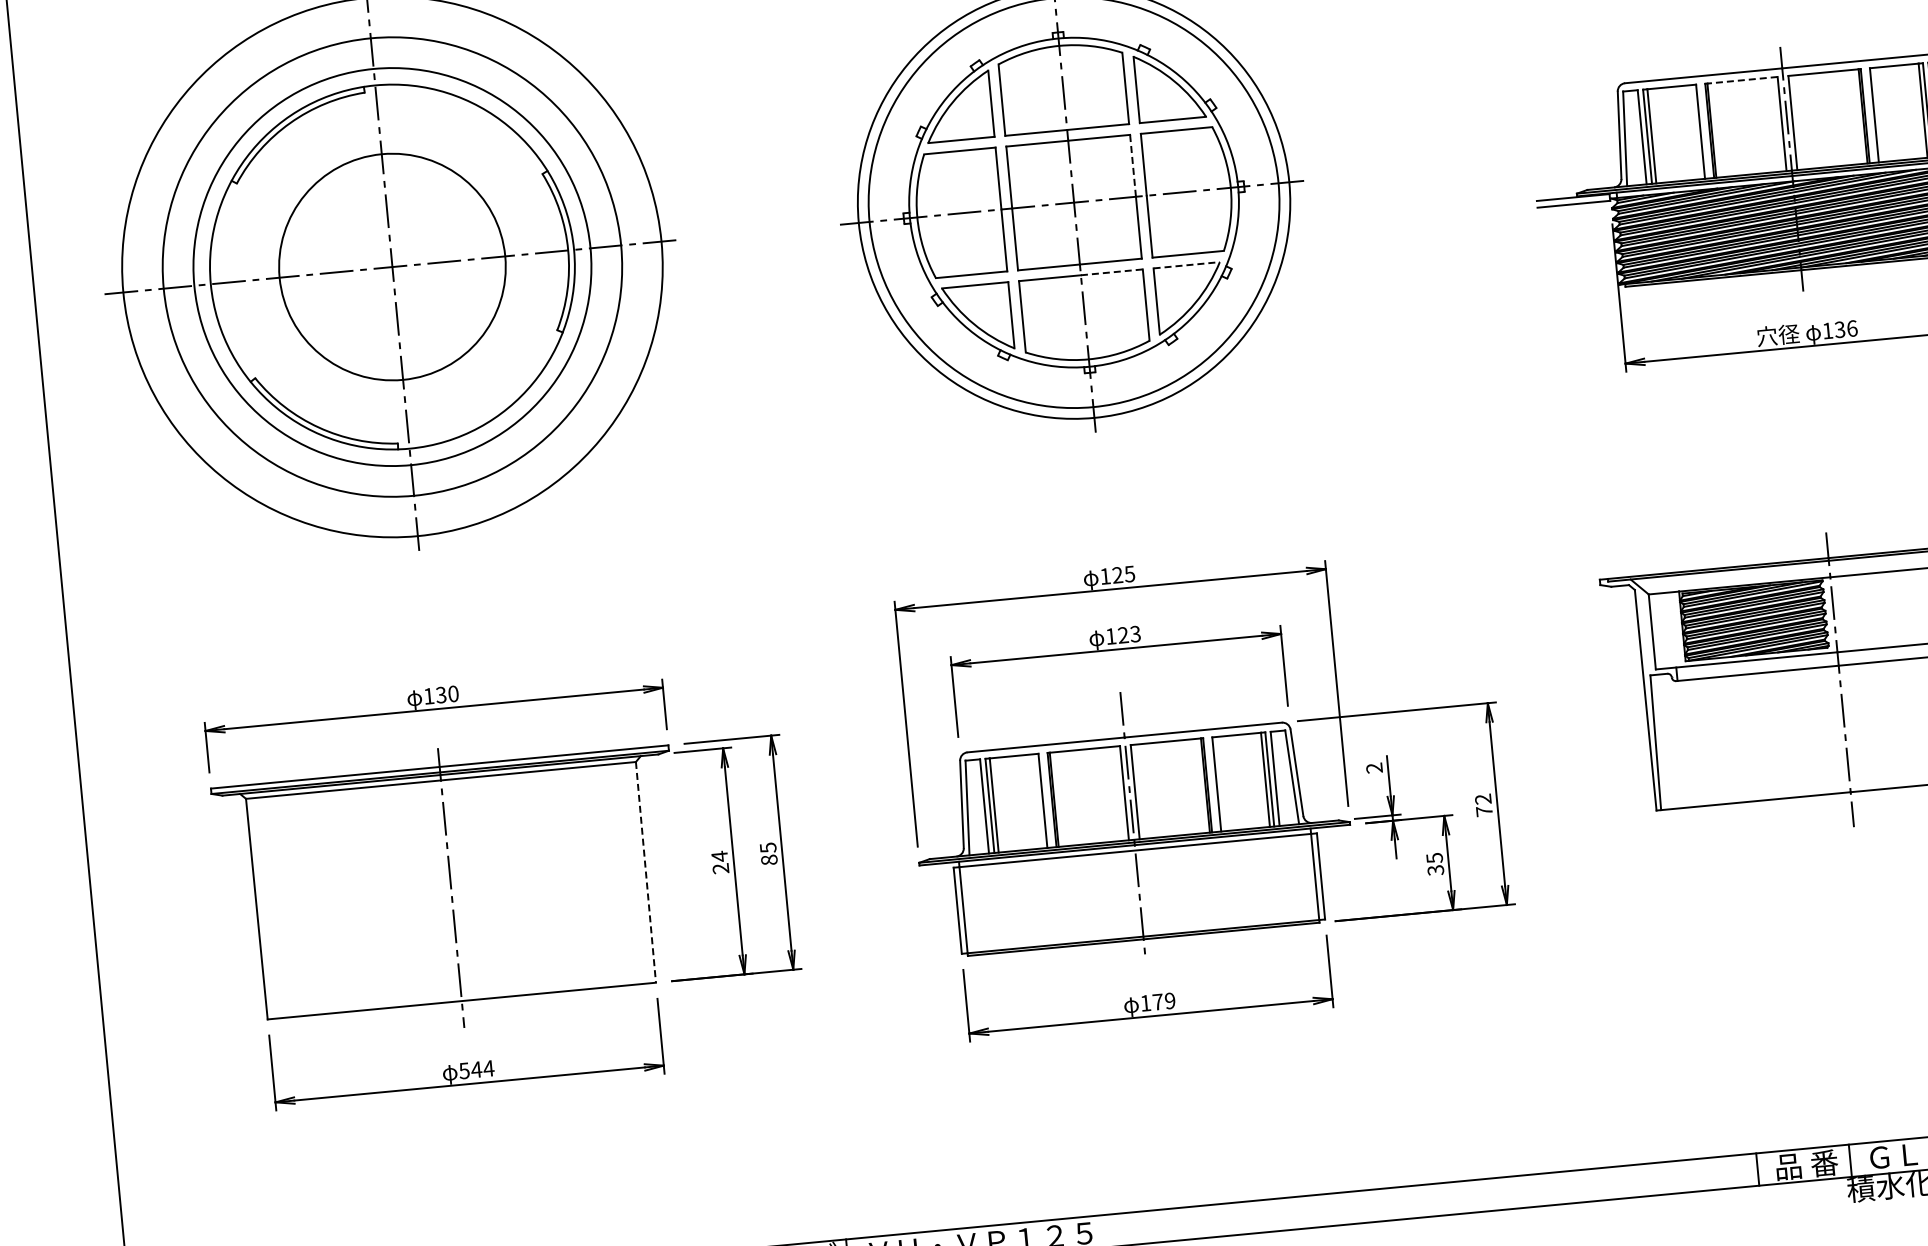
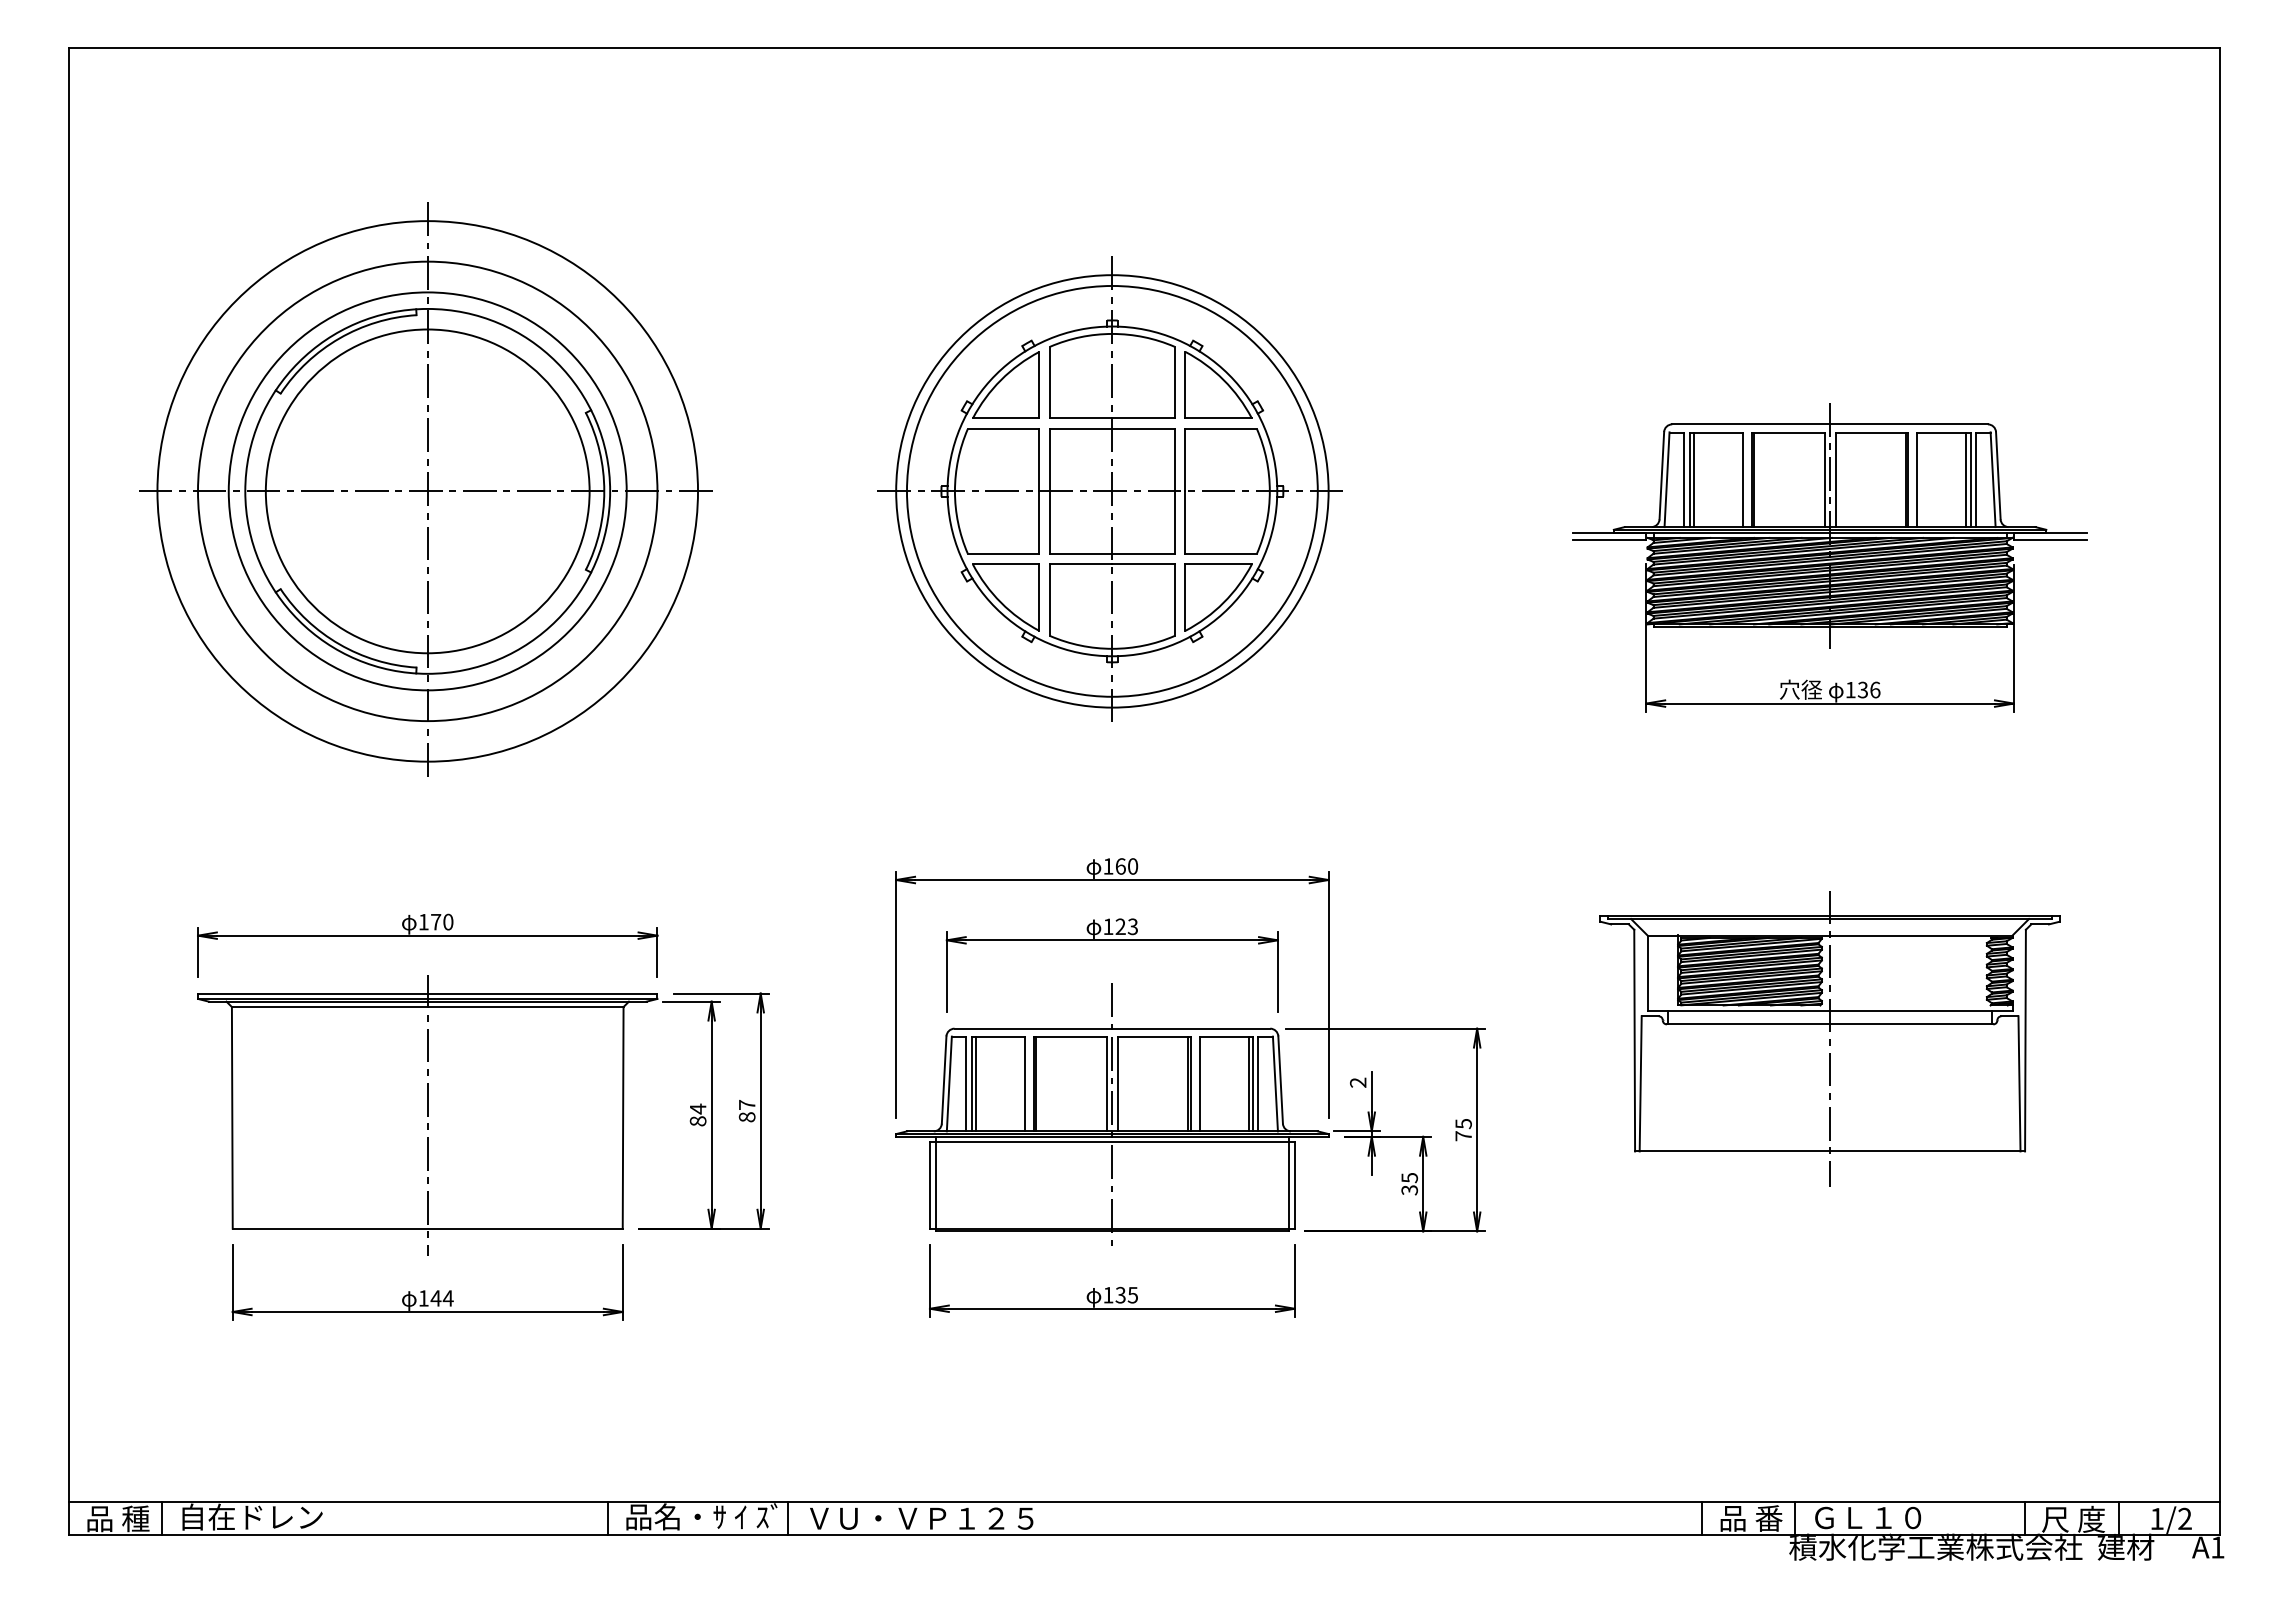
line: (1741, 80) -> (1788, 432), dashed -> solid
line: (1132, 165) -> (1174, 459), dashed -> solid
line: (1187, 265) -> (1219, 564), dashed -> solid
circle: (392, 267) -> (427, 491), size x1.43
line: (1111, 272) -> (1143, 564), dashed -> solid
text: (1123, 574) -> (1126, 866), 125 -> 160
text: (440, 694) -> (435, 921), 130 -> 170
text: (1483, 798) -> (1463, 1123), 72 -> 75
text: (768, 847) -> (747, 1104), 85 -> 87
text: (720, 868) -> (697, 1121), 24 -> 84
line: (646, 871) -> (623, 1117), dashed -> solid
text: (1163, 1000) -> (1126, 1294), 179 -> 135
text: (464, 1070) -> (423, 1298), 544 -> 144

